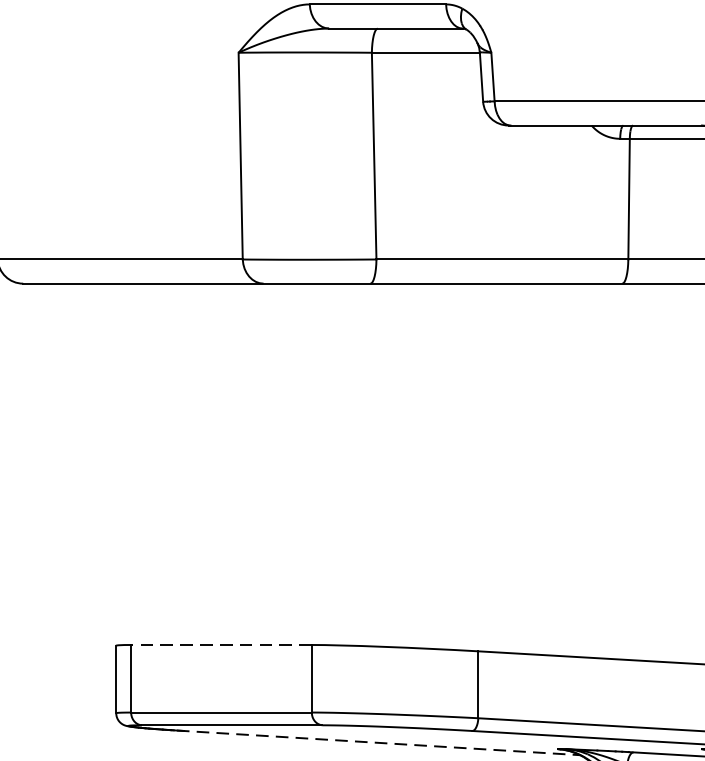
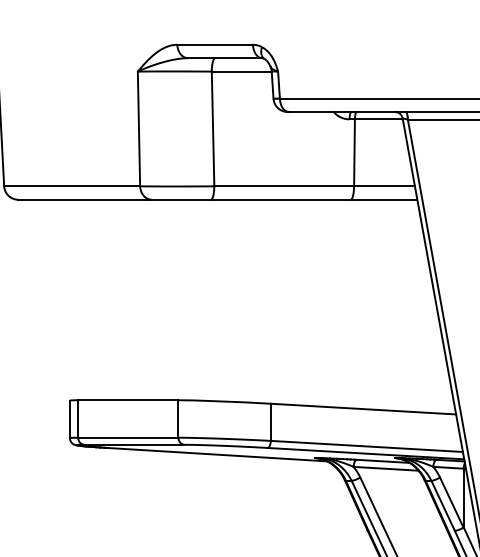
line: (219, 645) -> (127, 400), dashed -> solid
line: (378, 742) -> (215, 454), dashed -> solid

